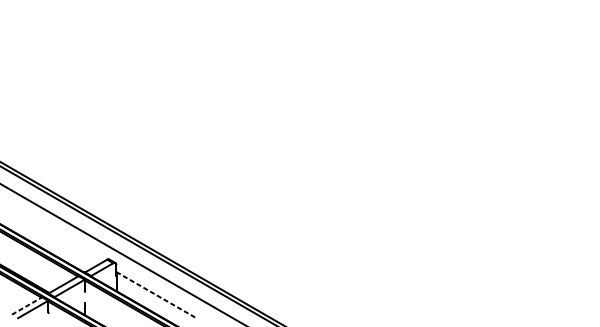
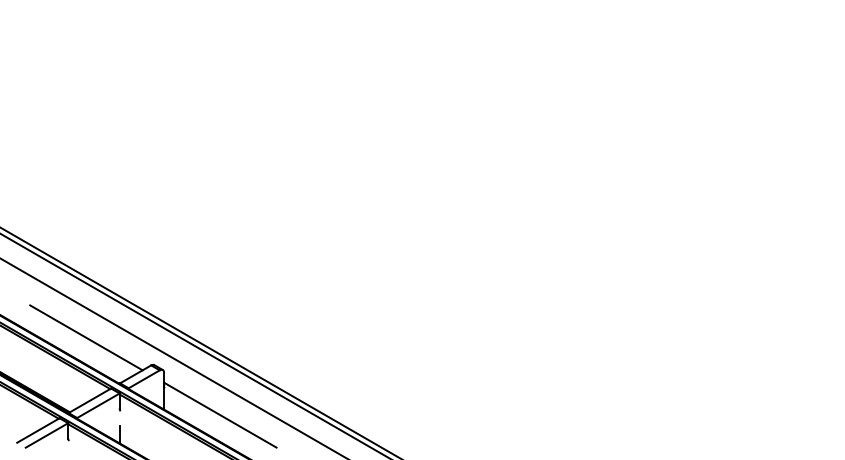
line: (61, 239) -> (86, 337), added
line: (156, 295) -> (220, 415), dashed -> solid
line: (27, 305) -> (38, 430), dashed -> solid

